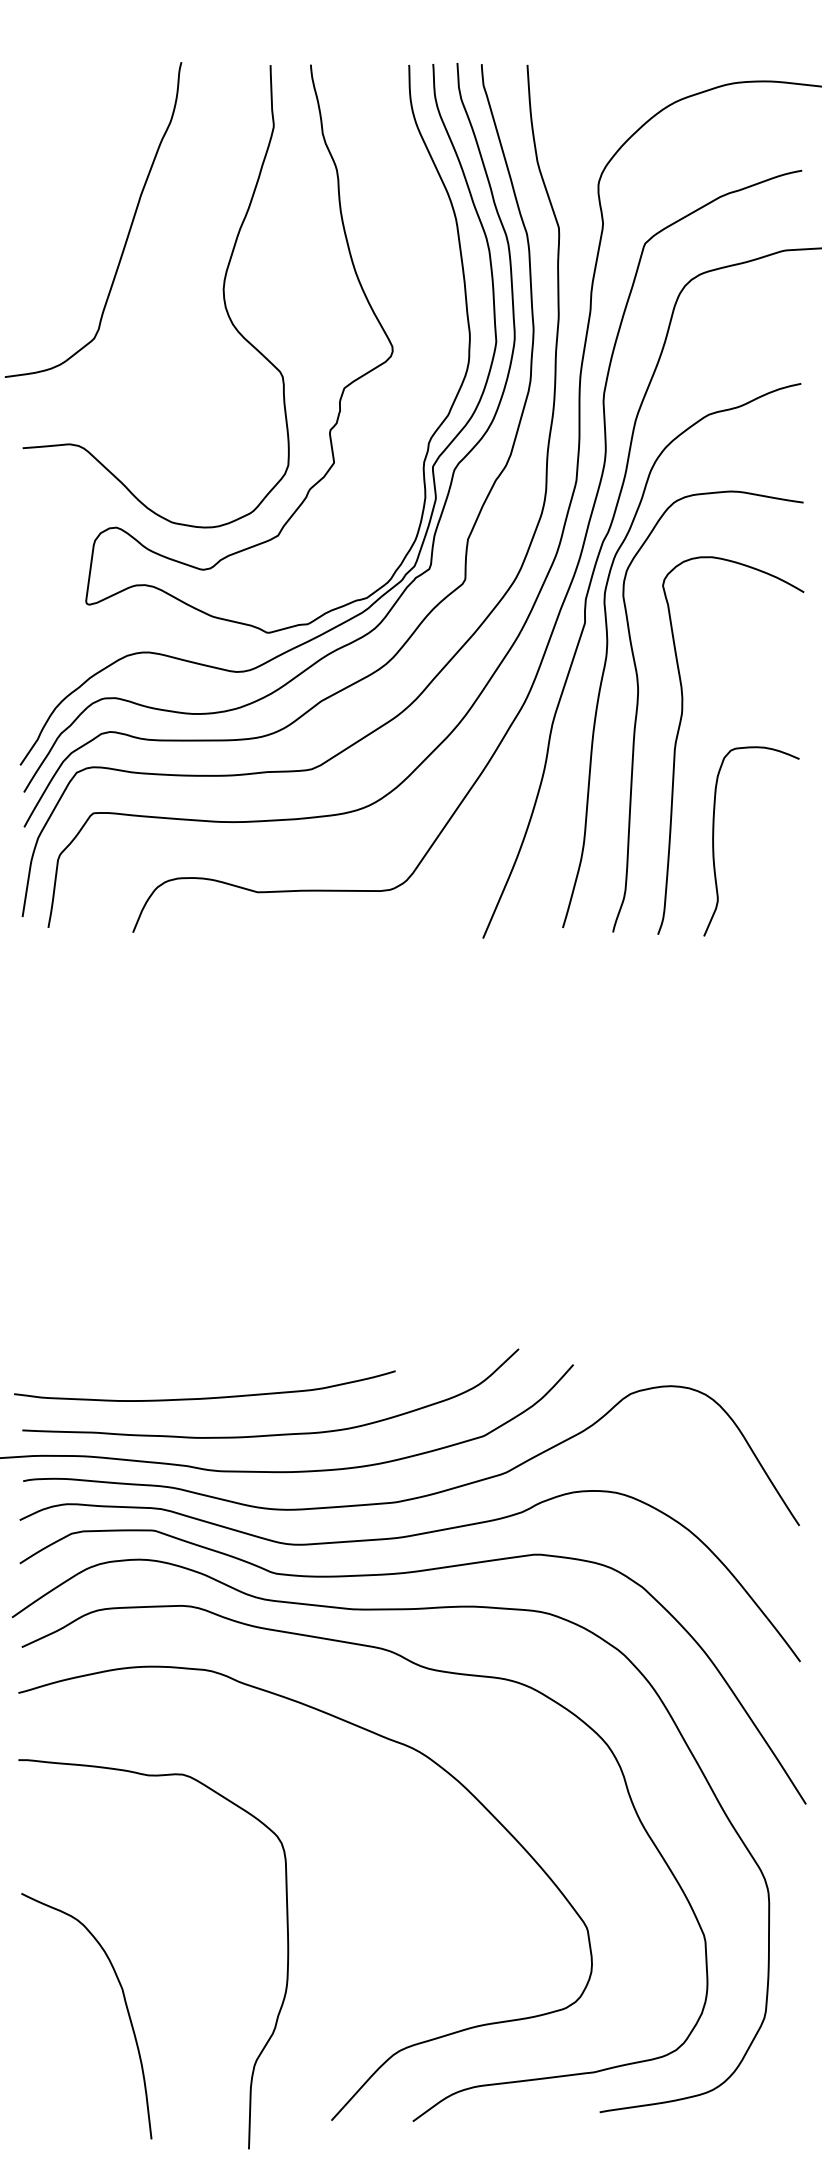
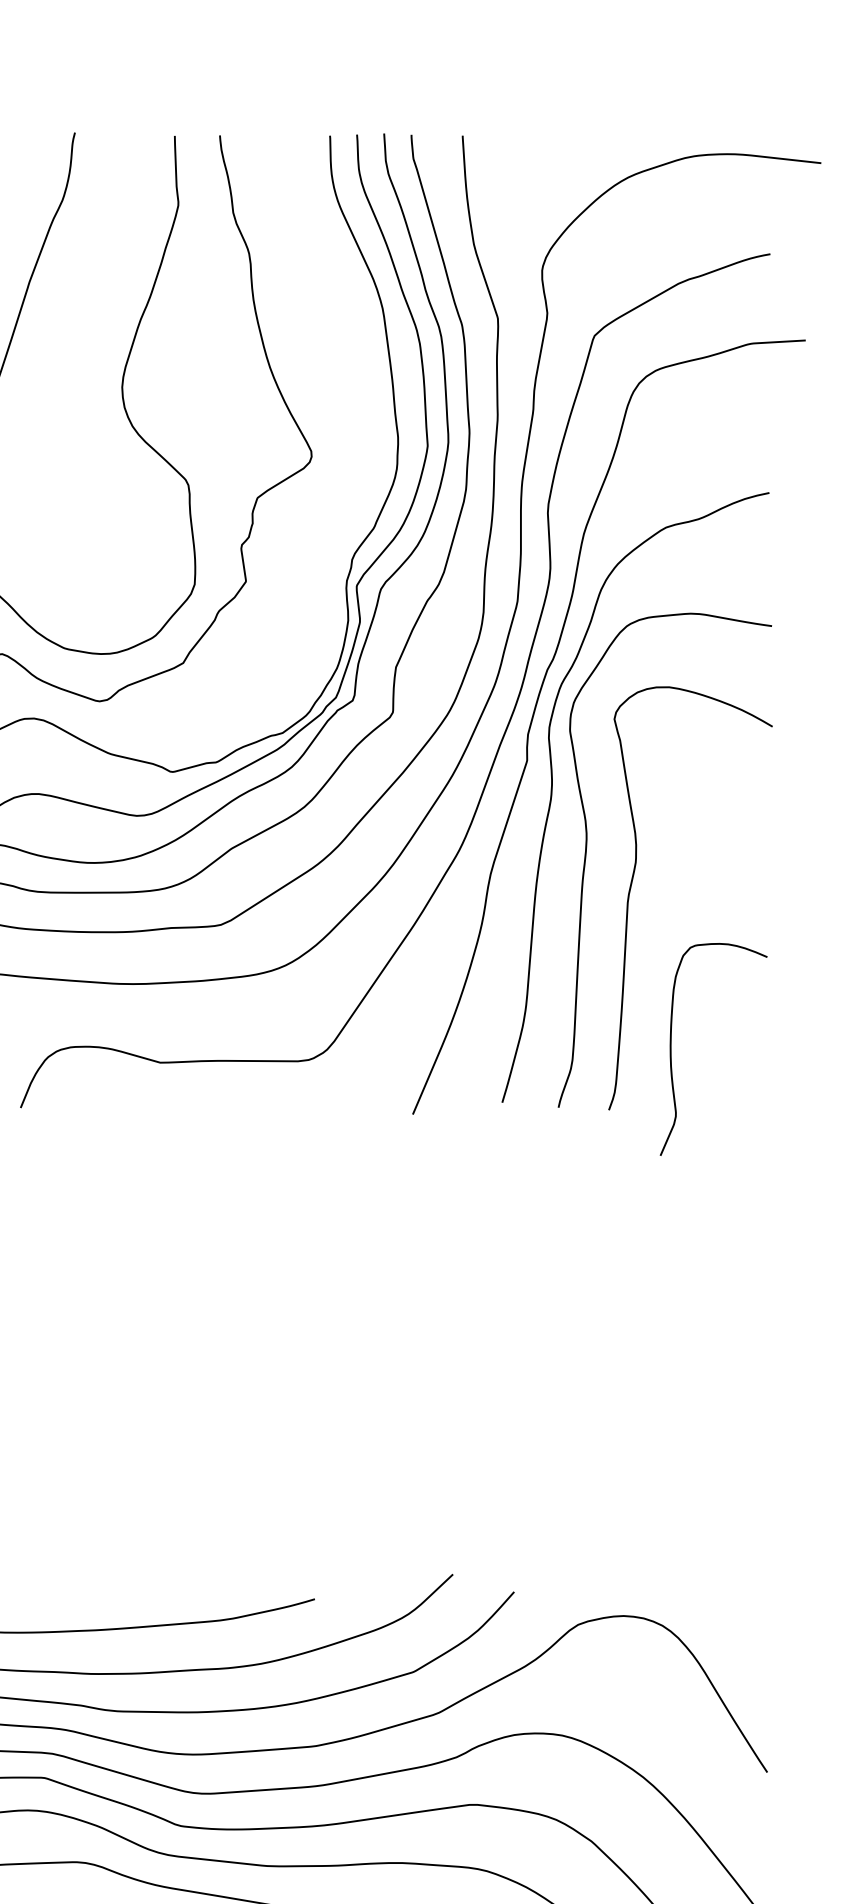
curve: (714, 845) -> (672, 1053), moved

